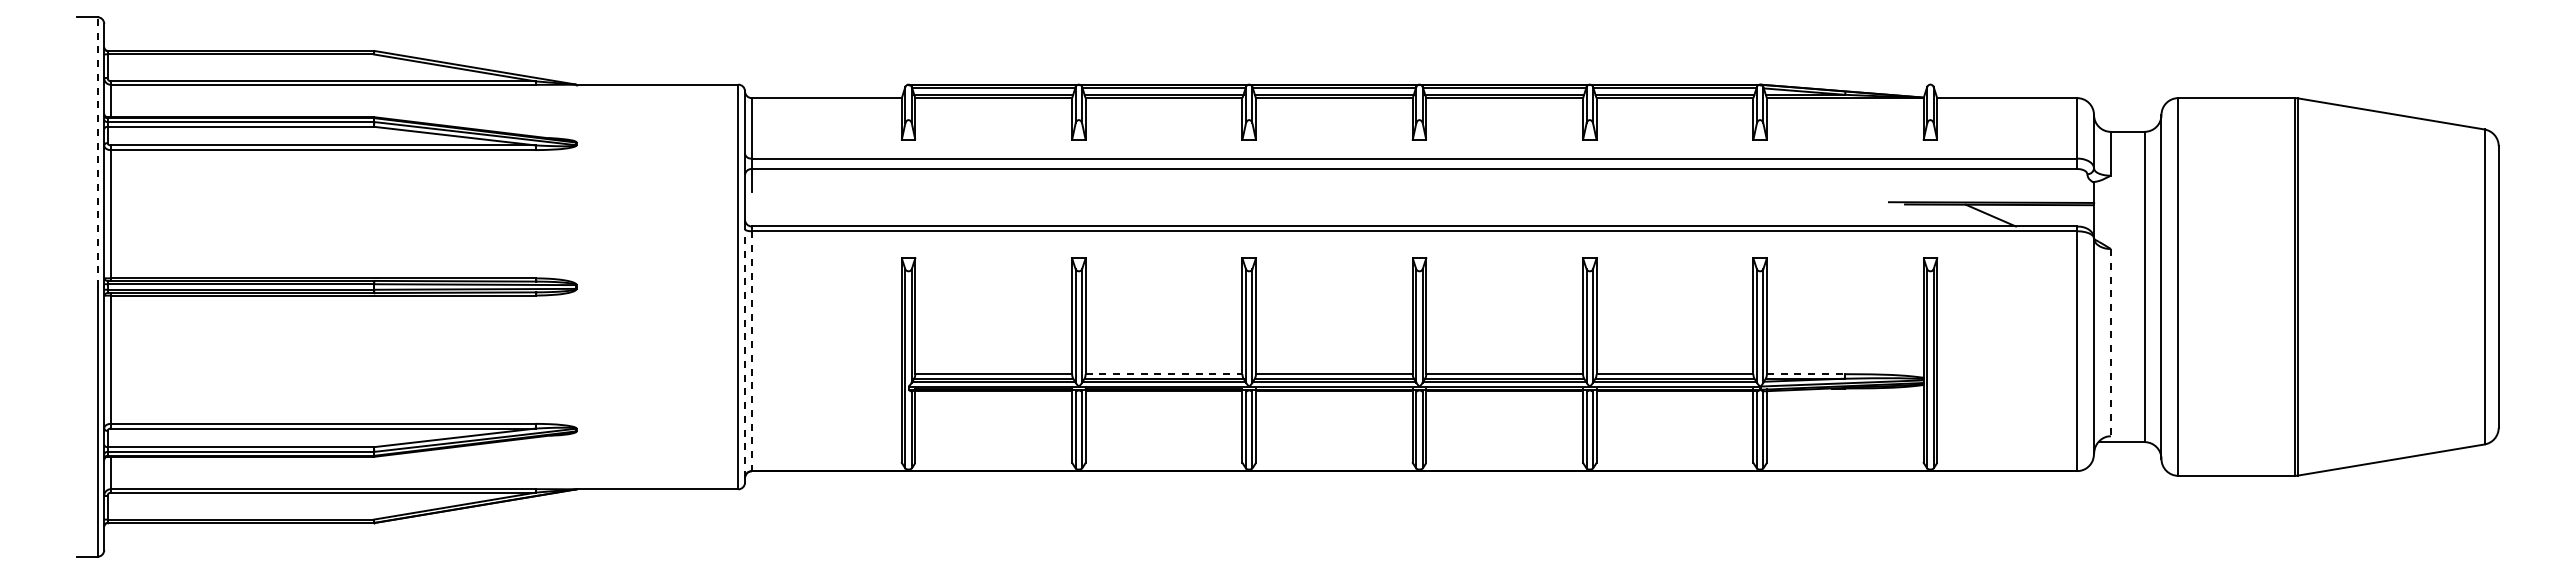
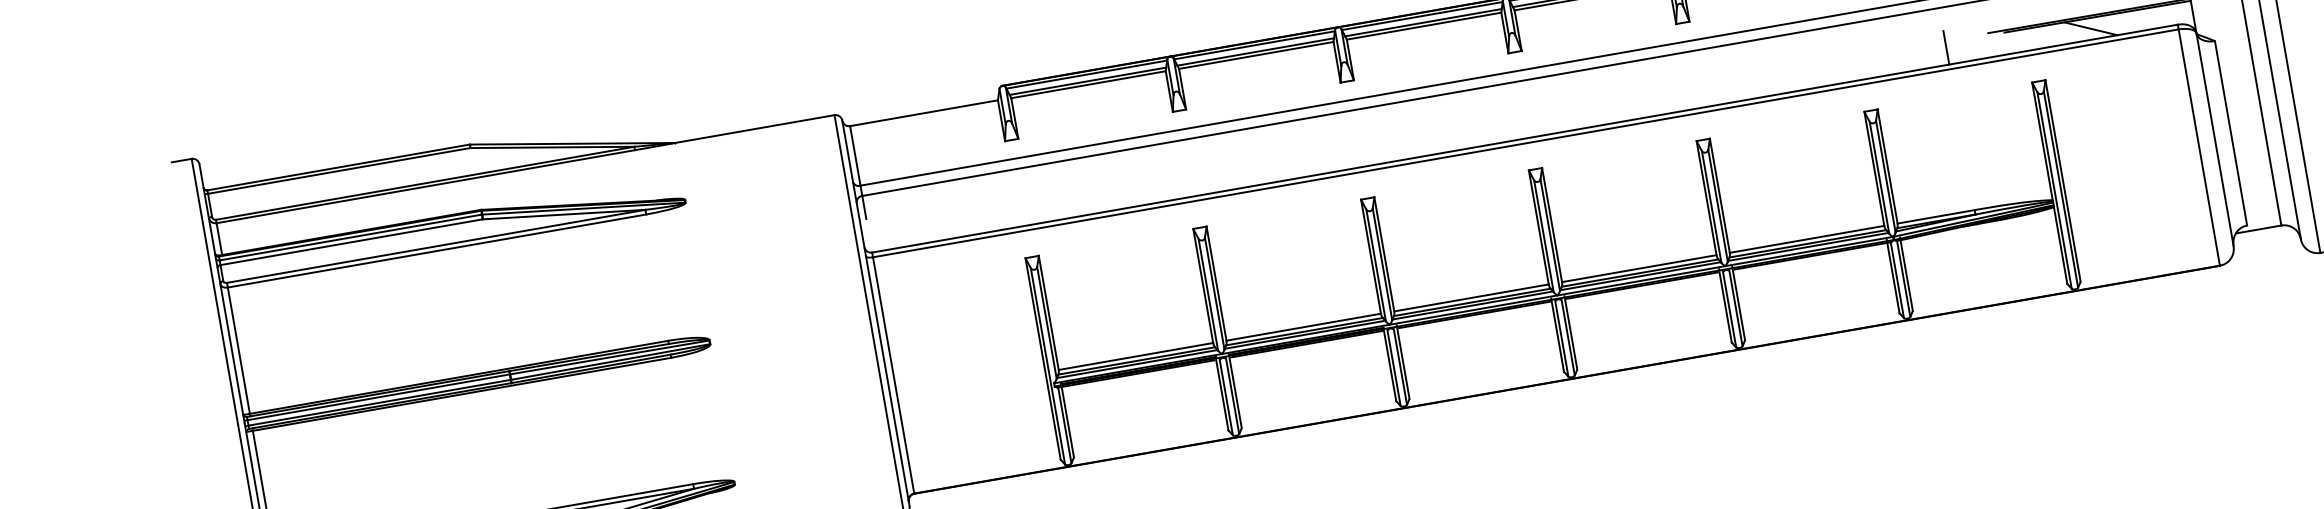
line: (97, 152) -> (214, 292), dashed -> solid
line: (1845, 209) -> (1946, 47), added
line: (2110, 342) -> (2230, 133), dashed -> solid
line: (751, 351) -> (893, 375), dashed -> solid
line: (745, 353) -> (887, 378), dashed -> solid
line: (1164, 374) -> (1304, 327), dashed -> solid
line: (1806, 374) -> (1936, 217), dashed -> solid

